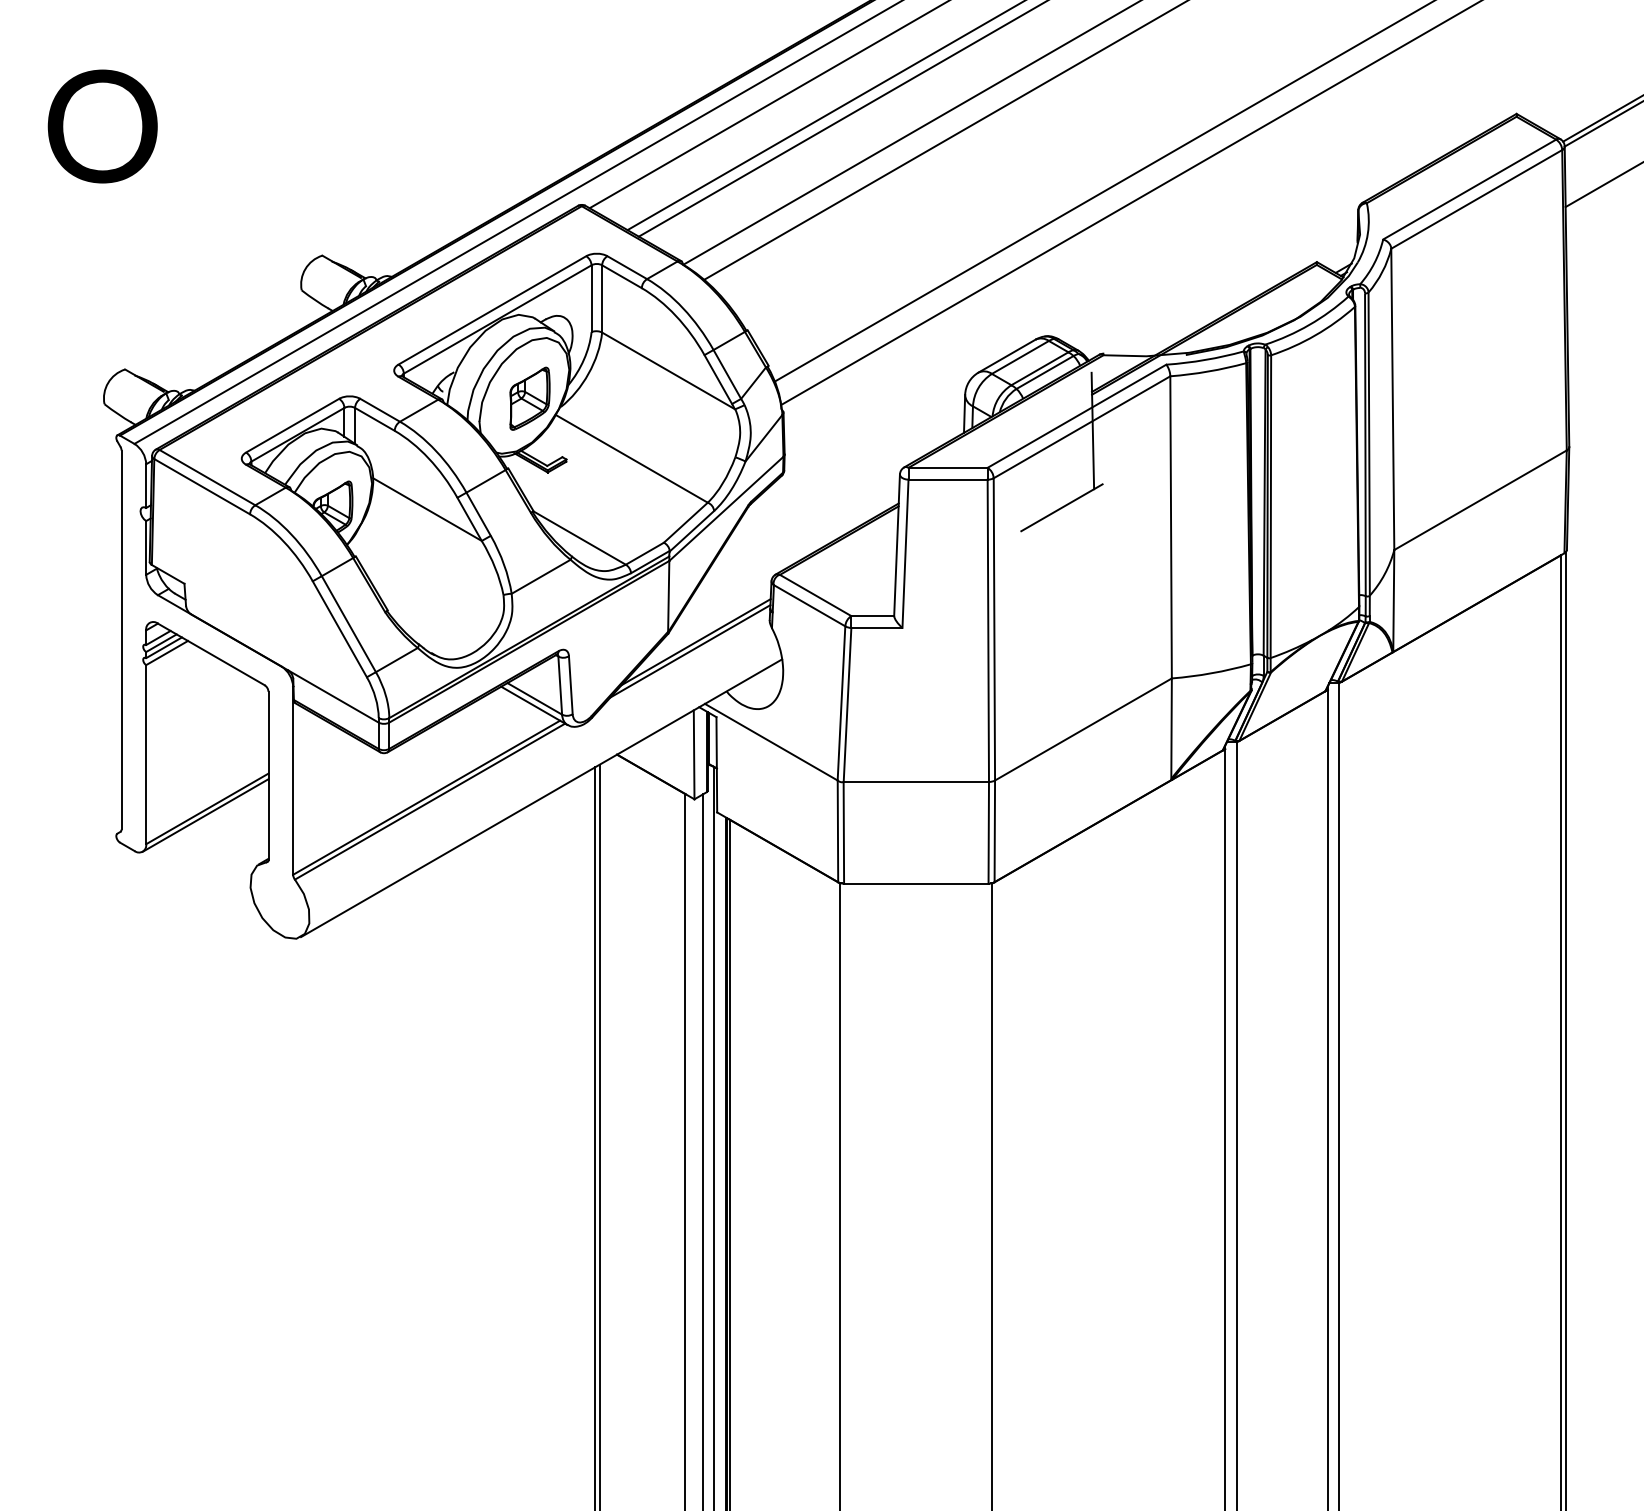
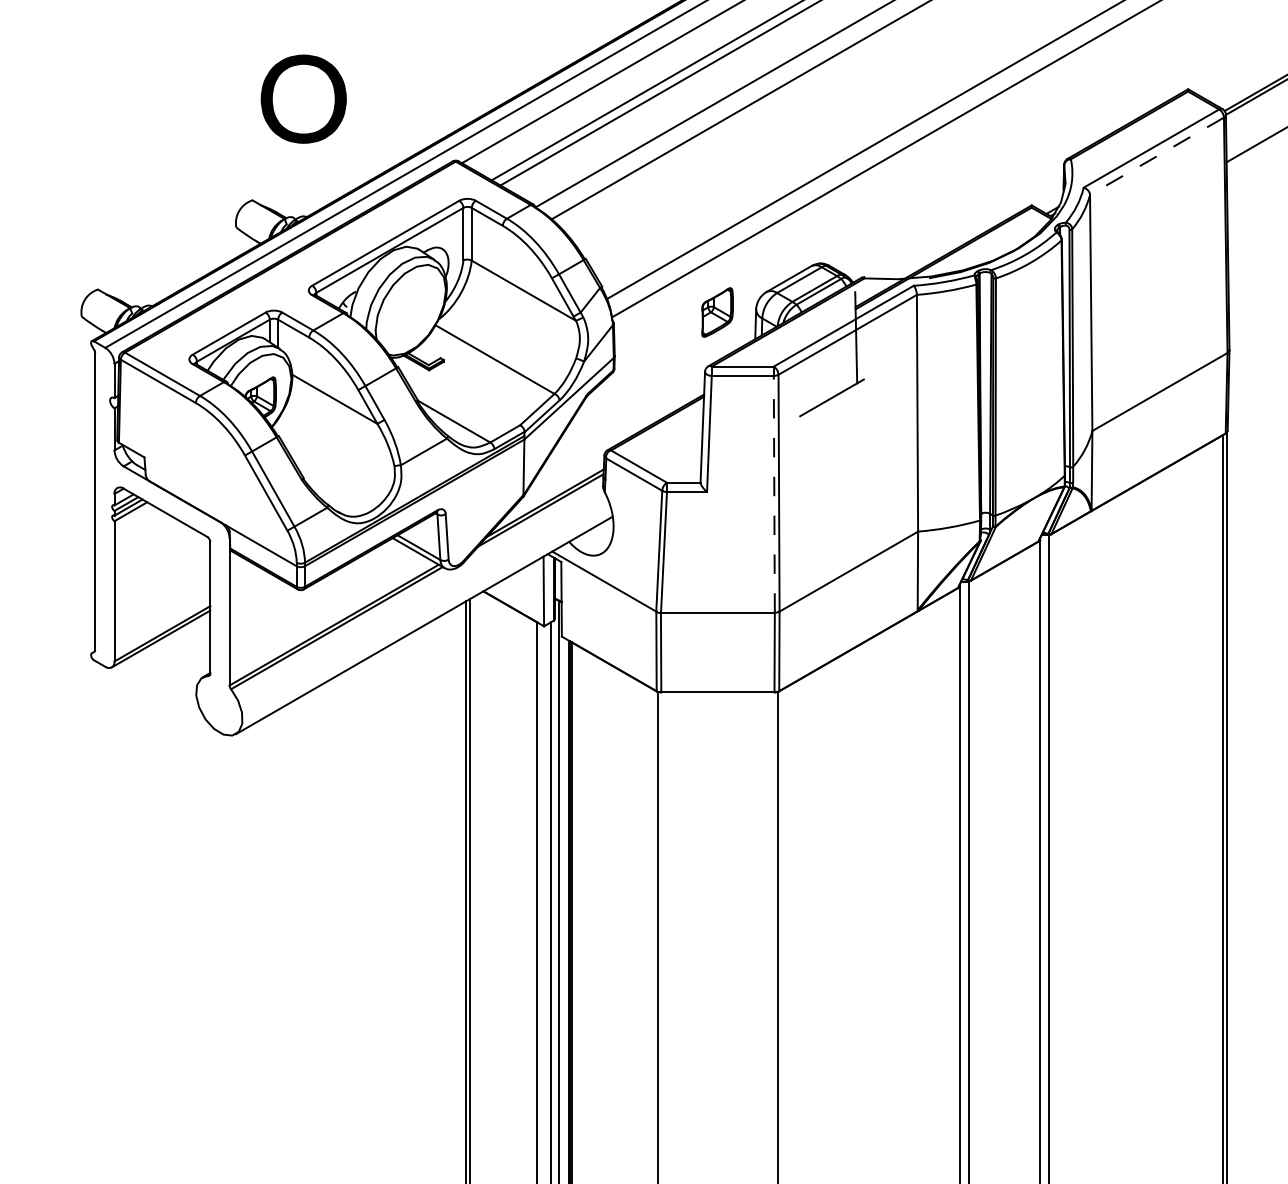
text: (102, 126) -> (303, 99), moved
line: (1476, 199) -> (1156, 156), solid -> dashed
part: (529, 398) -> (717, 312), moved
line: (988, 630) -> (774, 494), solid -> dashed

